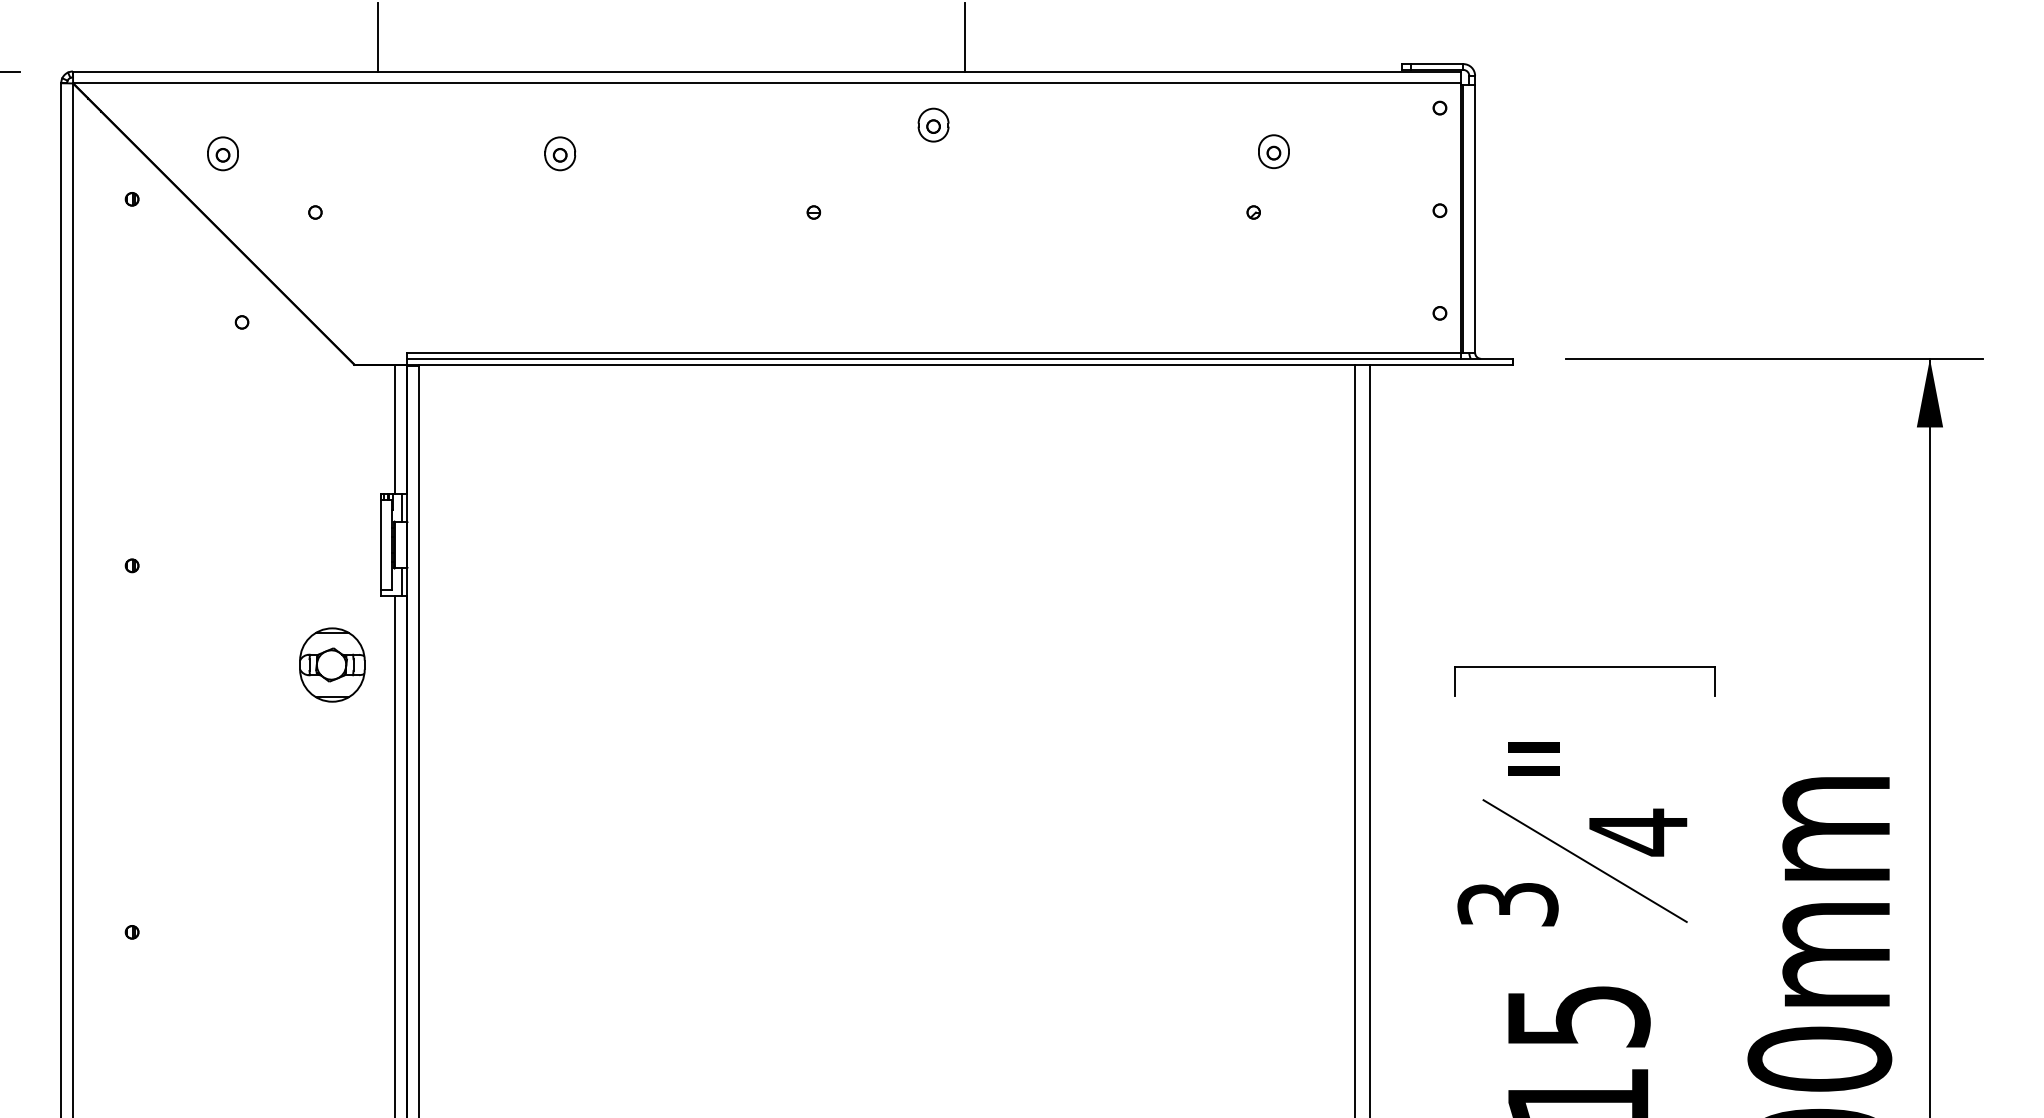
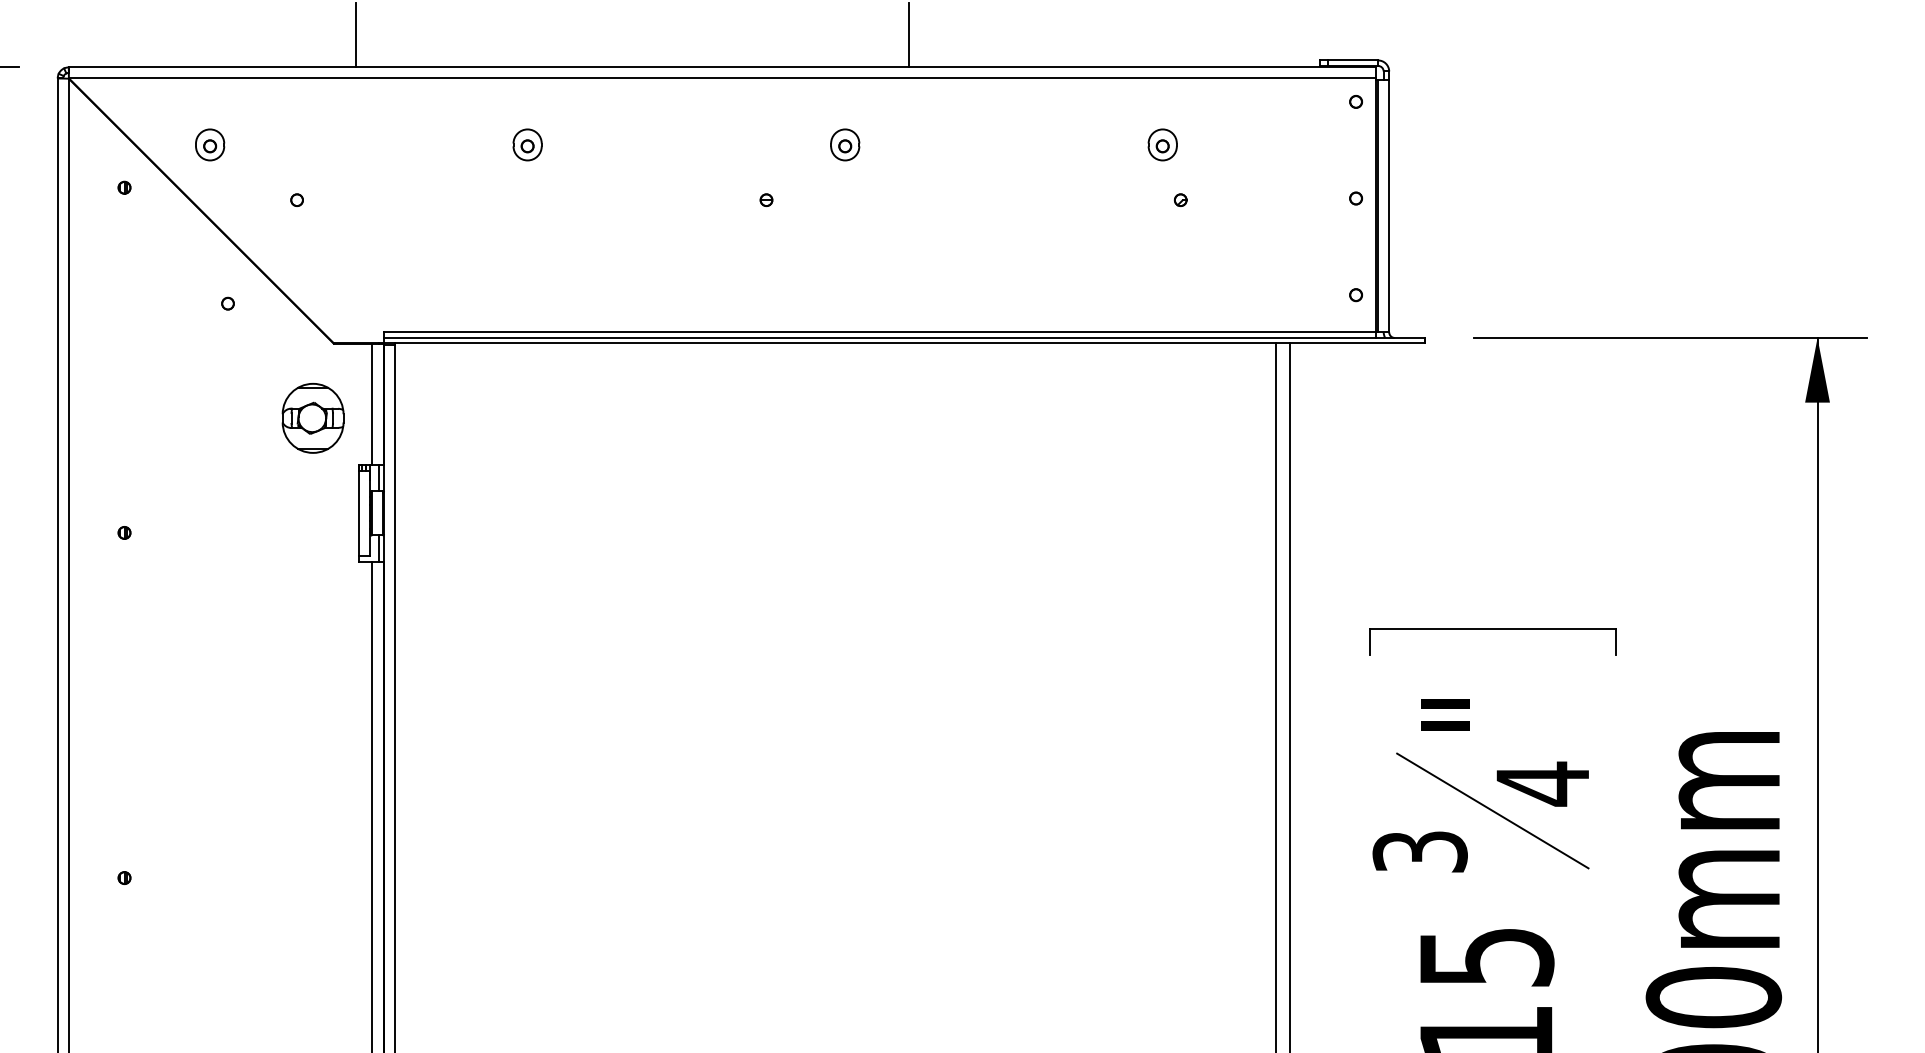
part: (933, 124) -> (845, 144), moved
part: (1273, 151) -> (1162, 144), moved
part: (331, 665) -> (312, 418), moved

